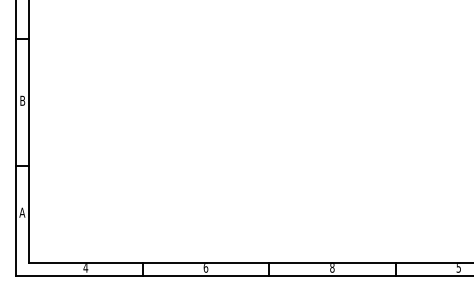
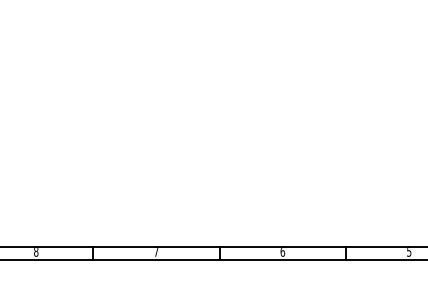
text: (85, 268) -> (35, 252), 4 -> 8
text: (205, 268) -> (155, 252), 6 -> 7
text: (332, 268) -> (282, 252), 8 -> 6

